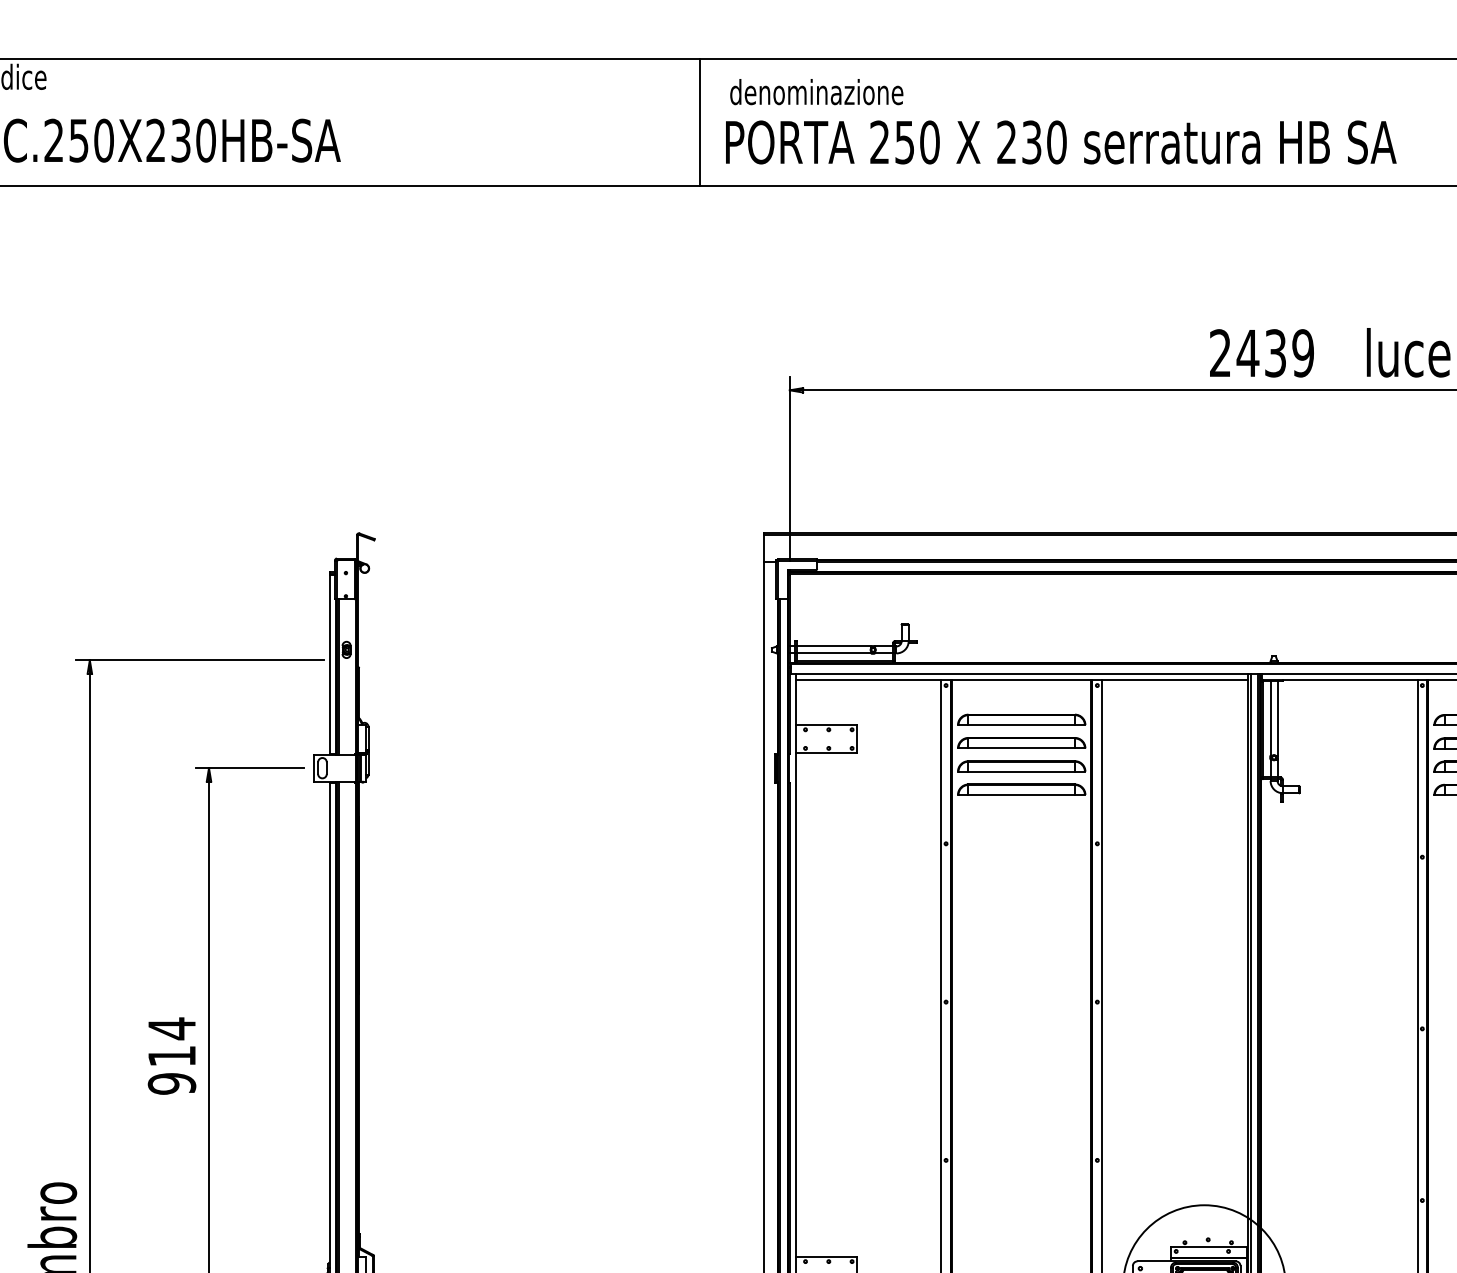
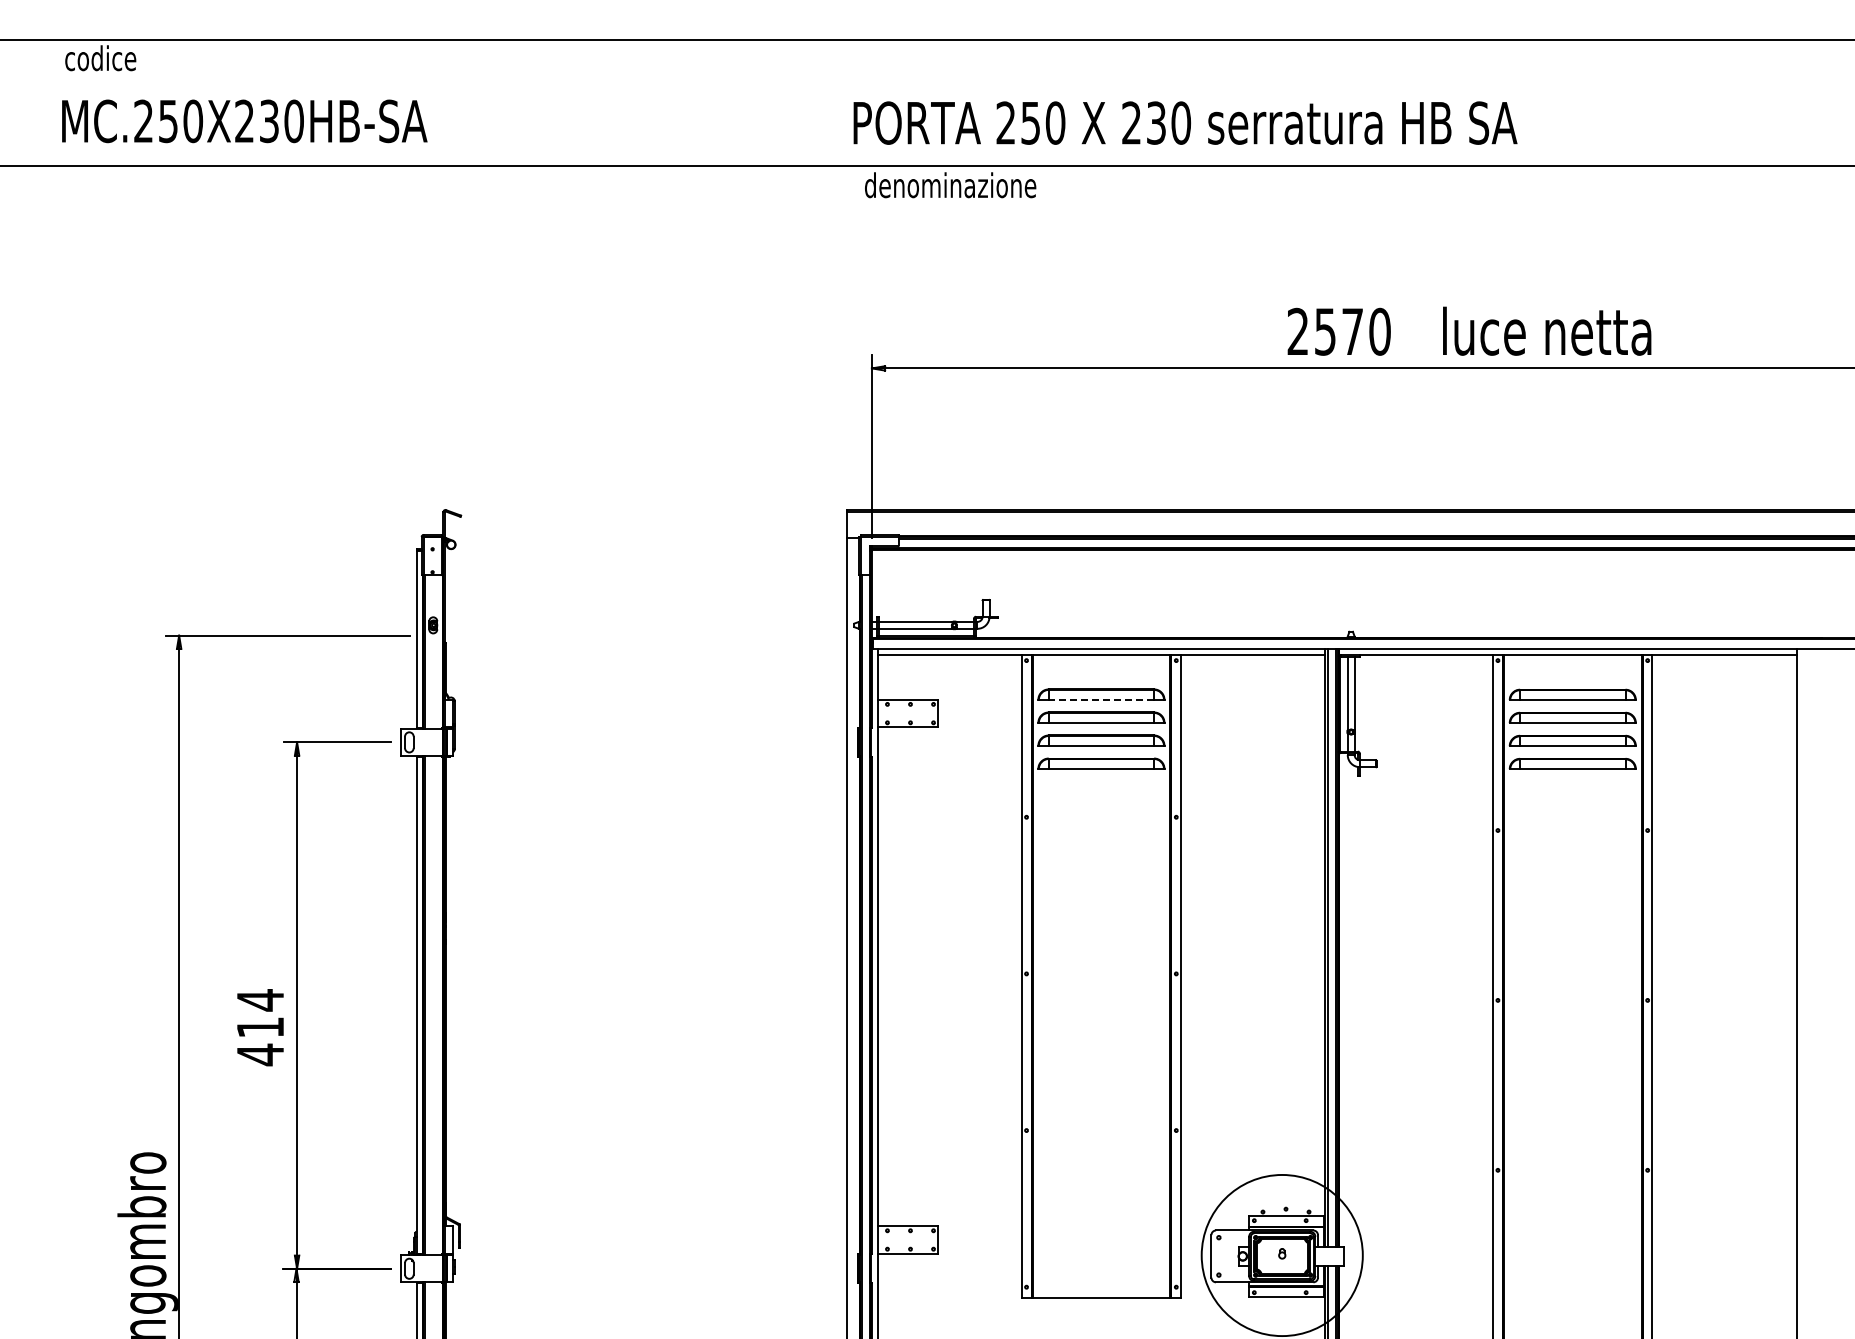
text: (816, 92) -> (950, 185), moved
line: (699, 122) -> (782, 103), removed
text: (1061, 141) -> (1185, 122), moved
text: (1275, 353) -> (1352, 331), 2439 -> 2570
line: (1021, 724) -> (1101, 699), solid -> dashed
text: (172, 1083) -> (260, 1054), 914 -> 414

